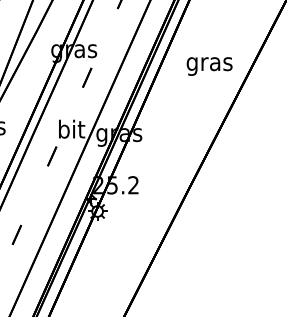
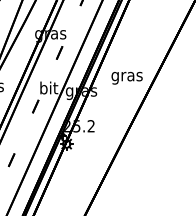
text: (208, 65) -> (126, 77), moved

